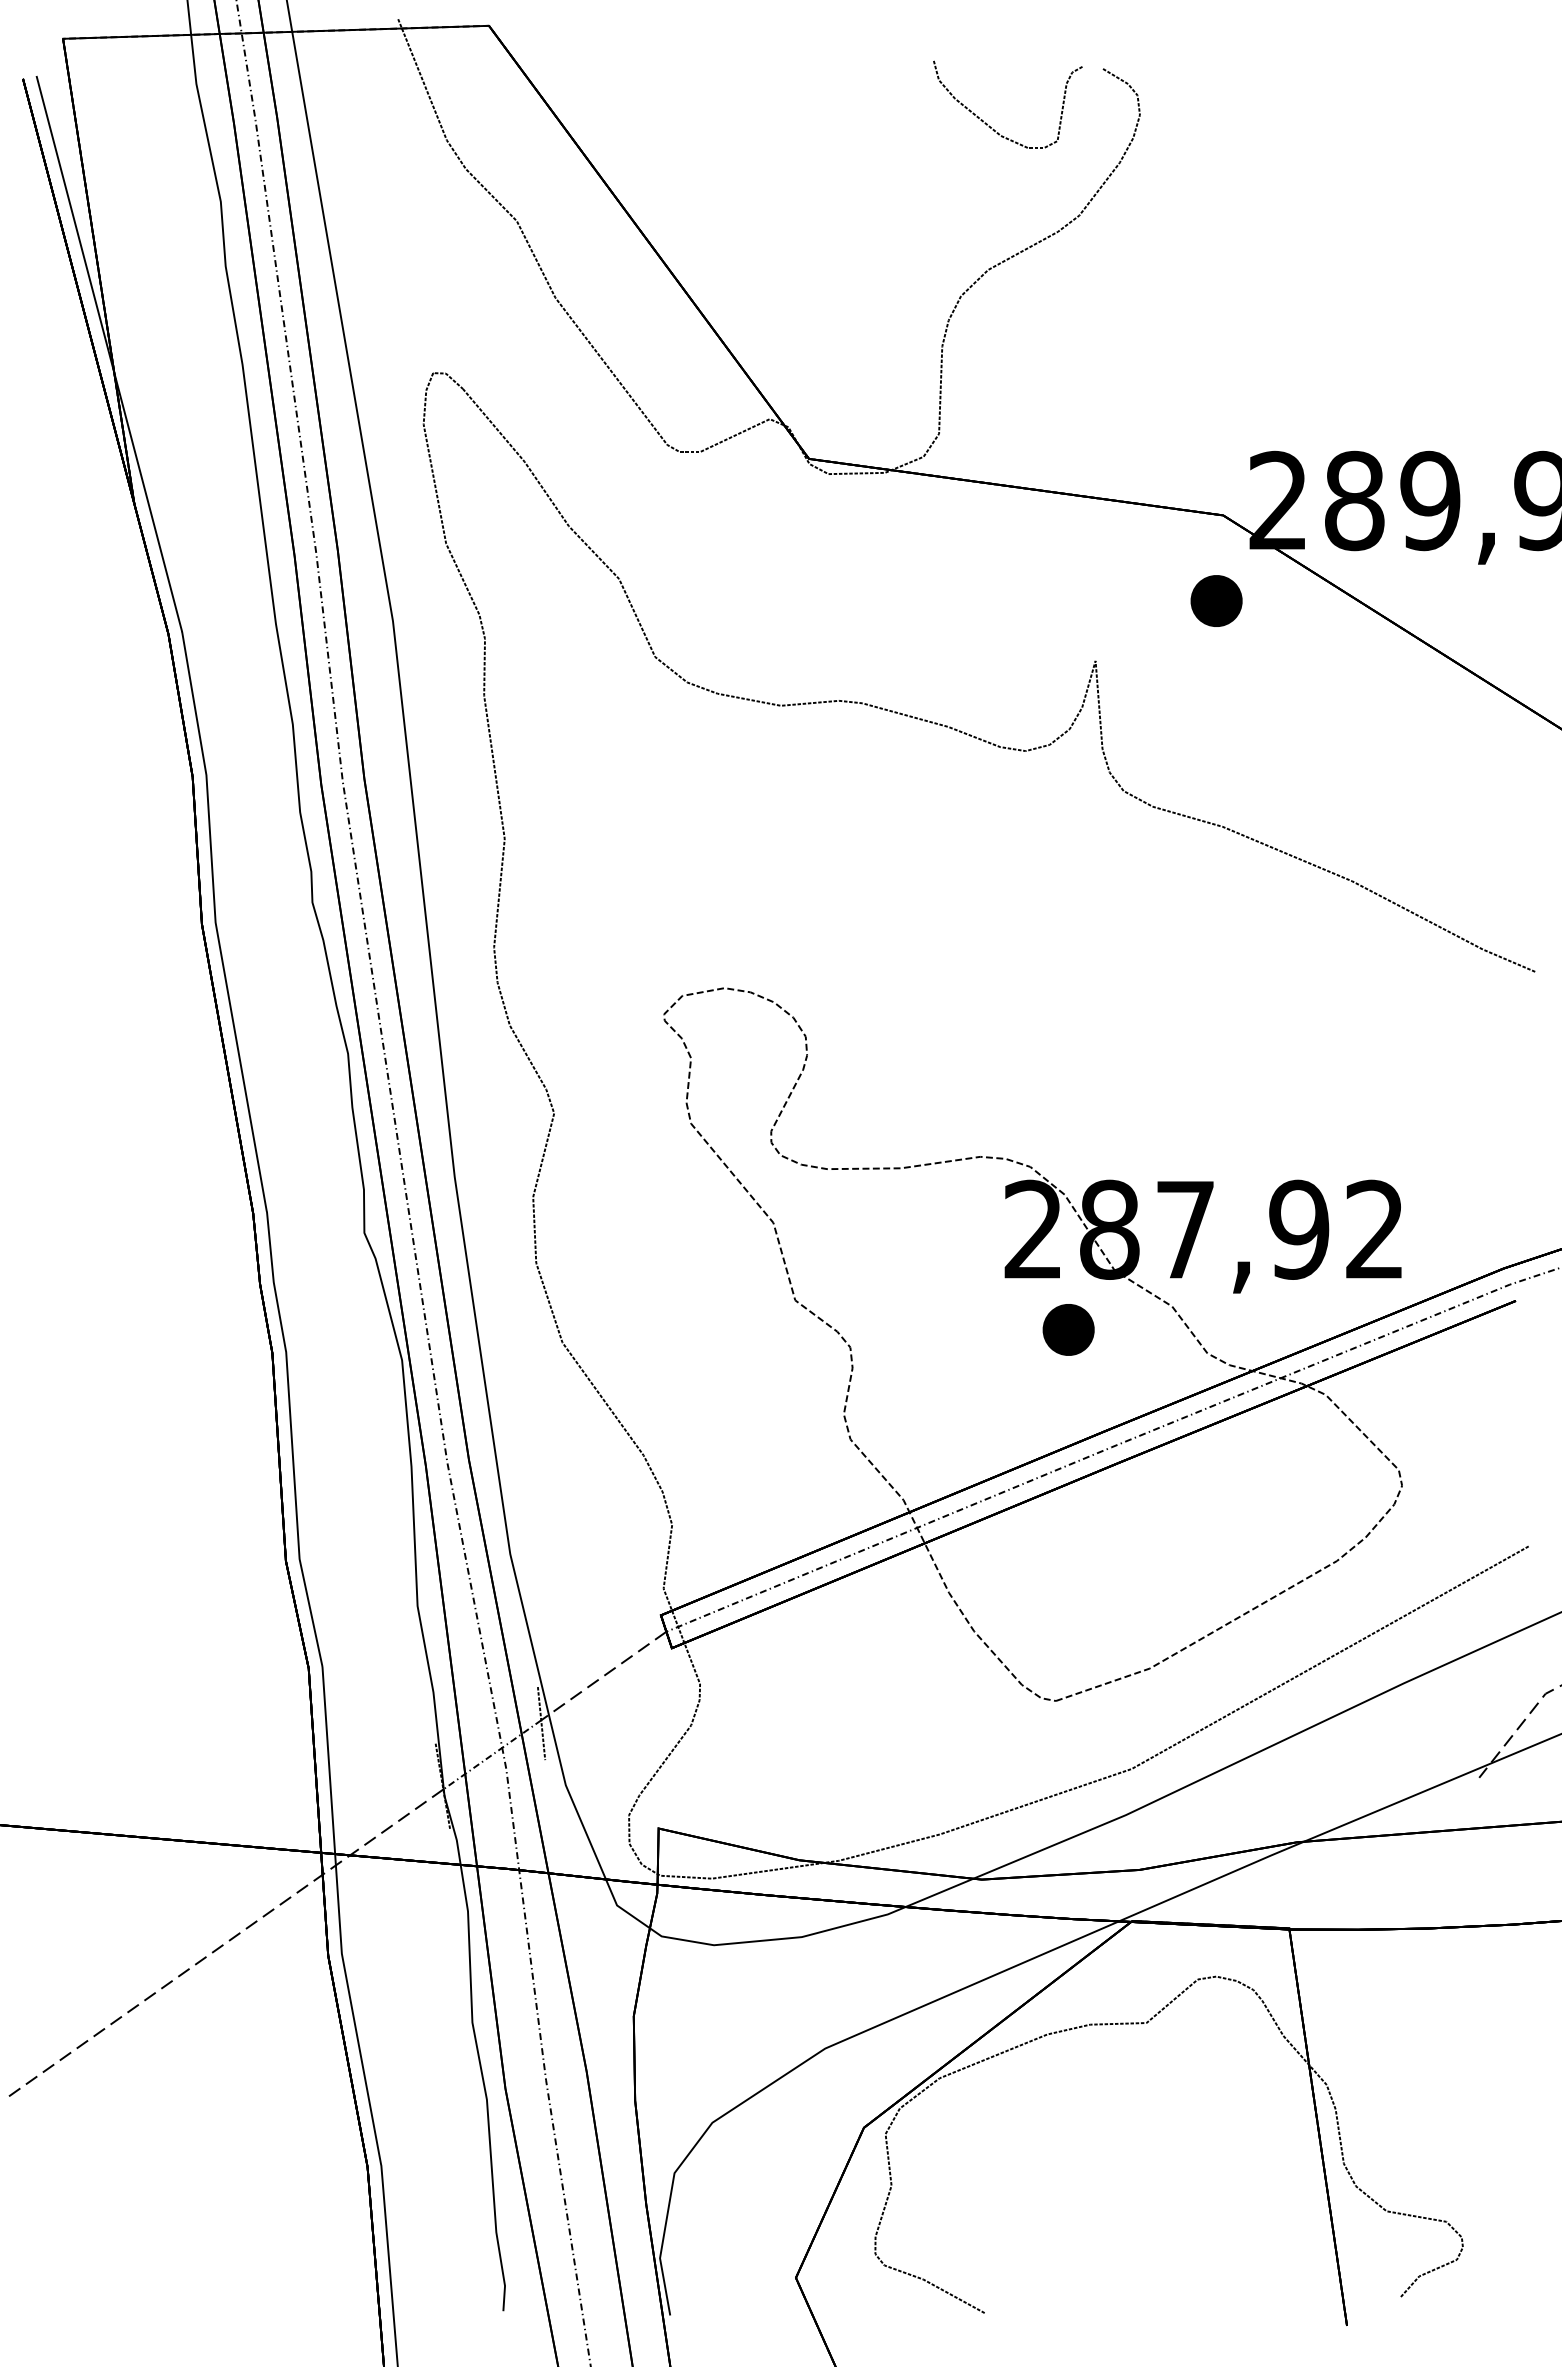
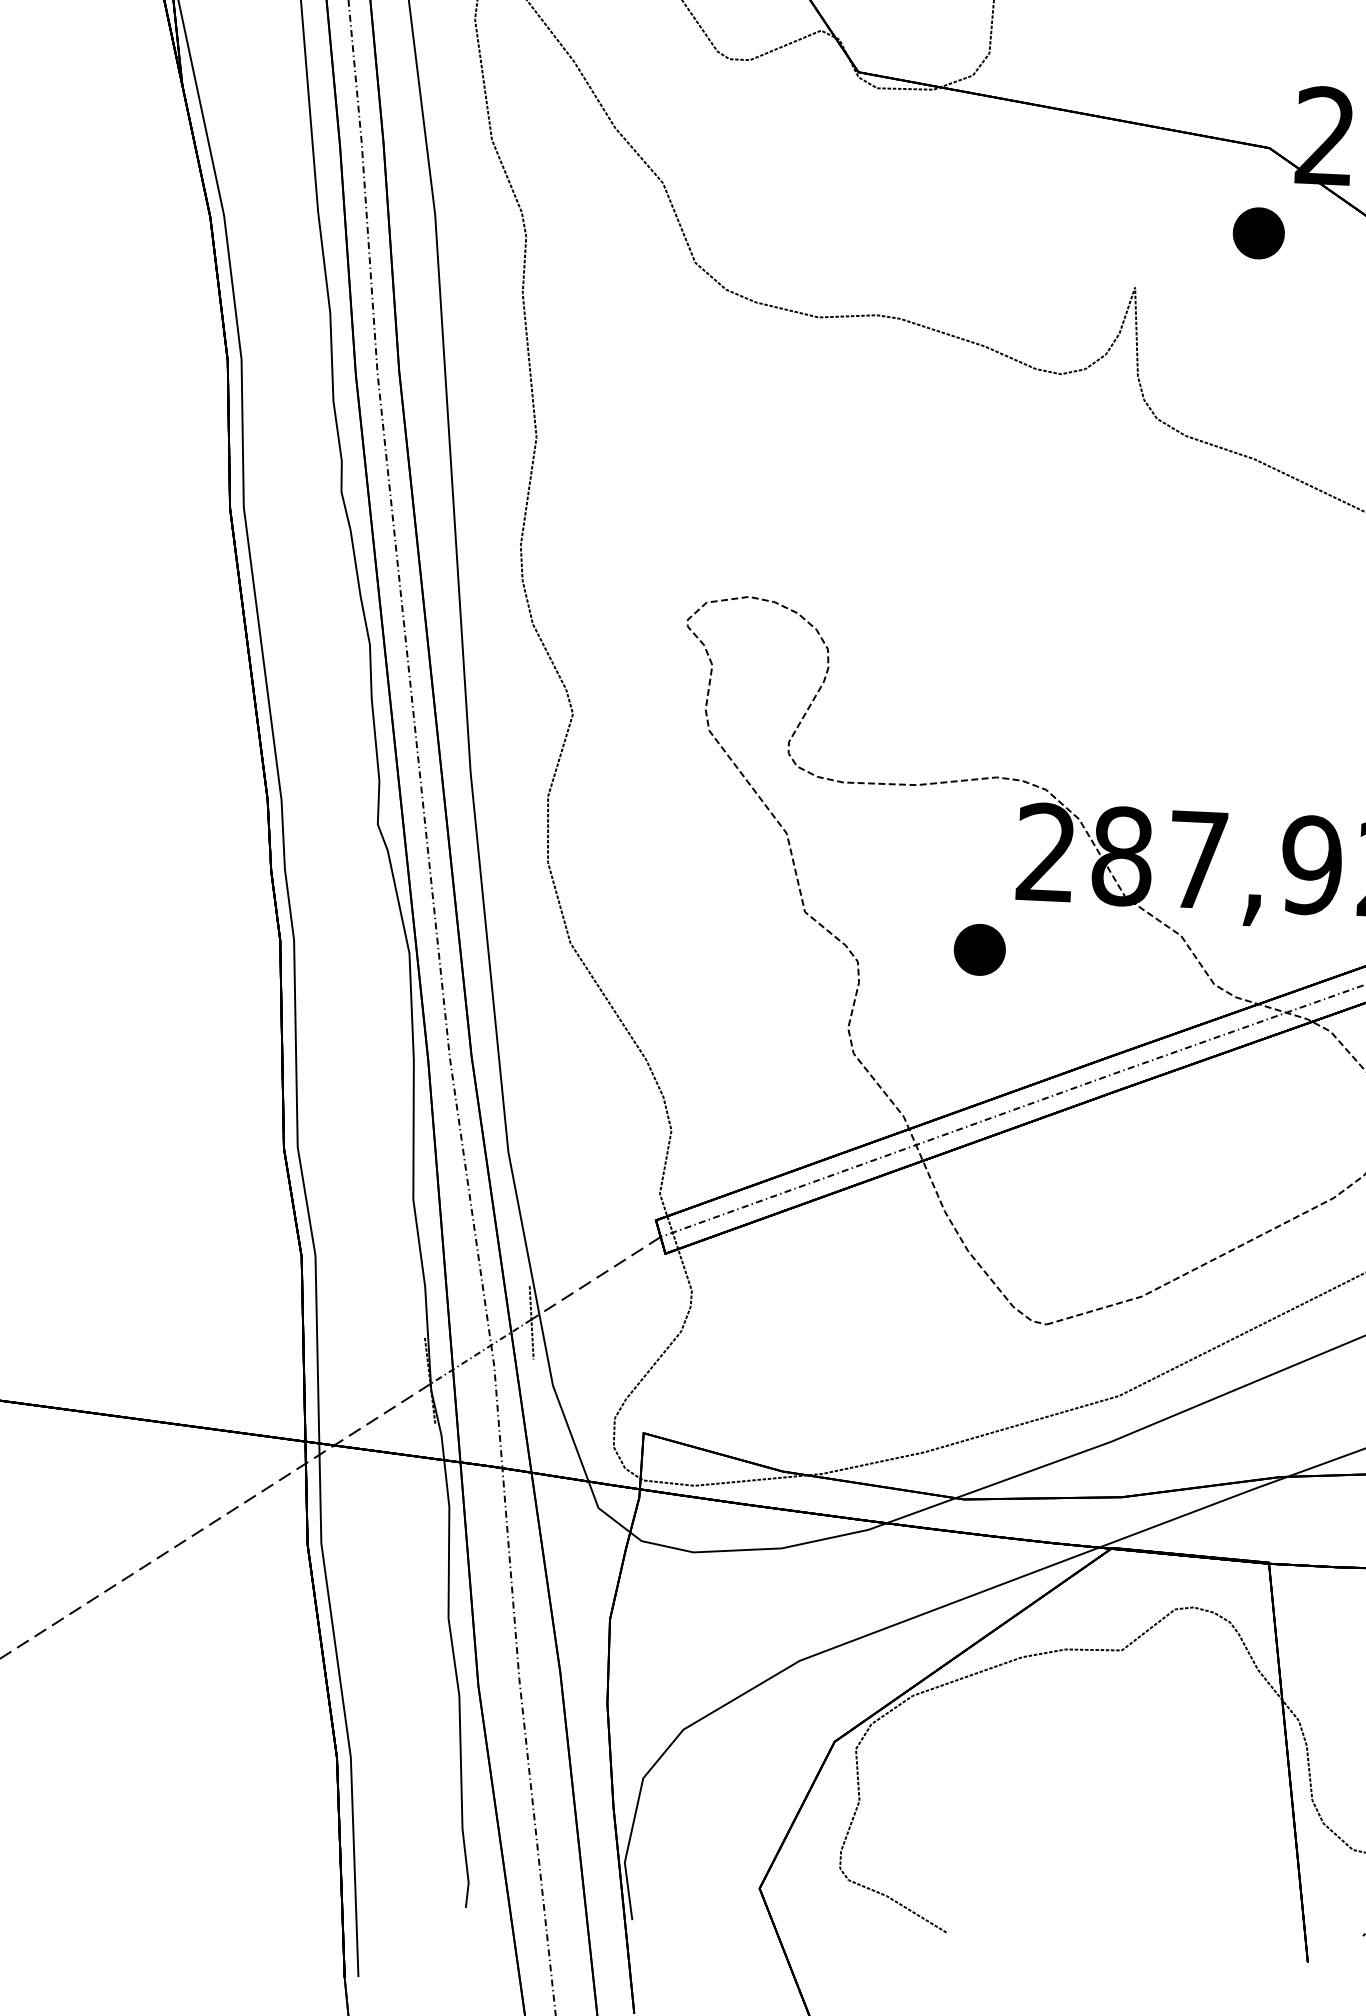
part: (1068, 1329) -> (979, 949), moved

